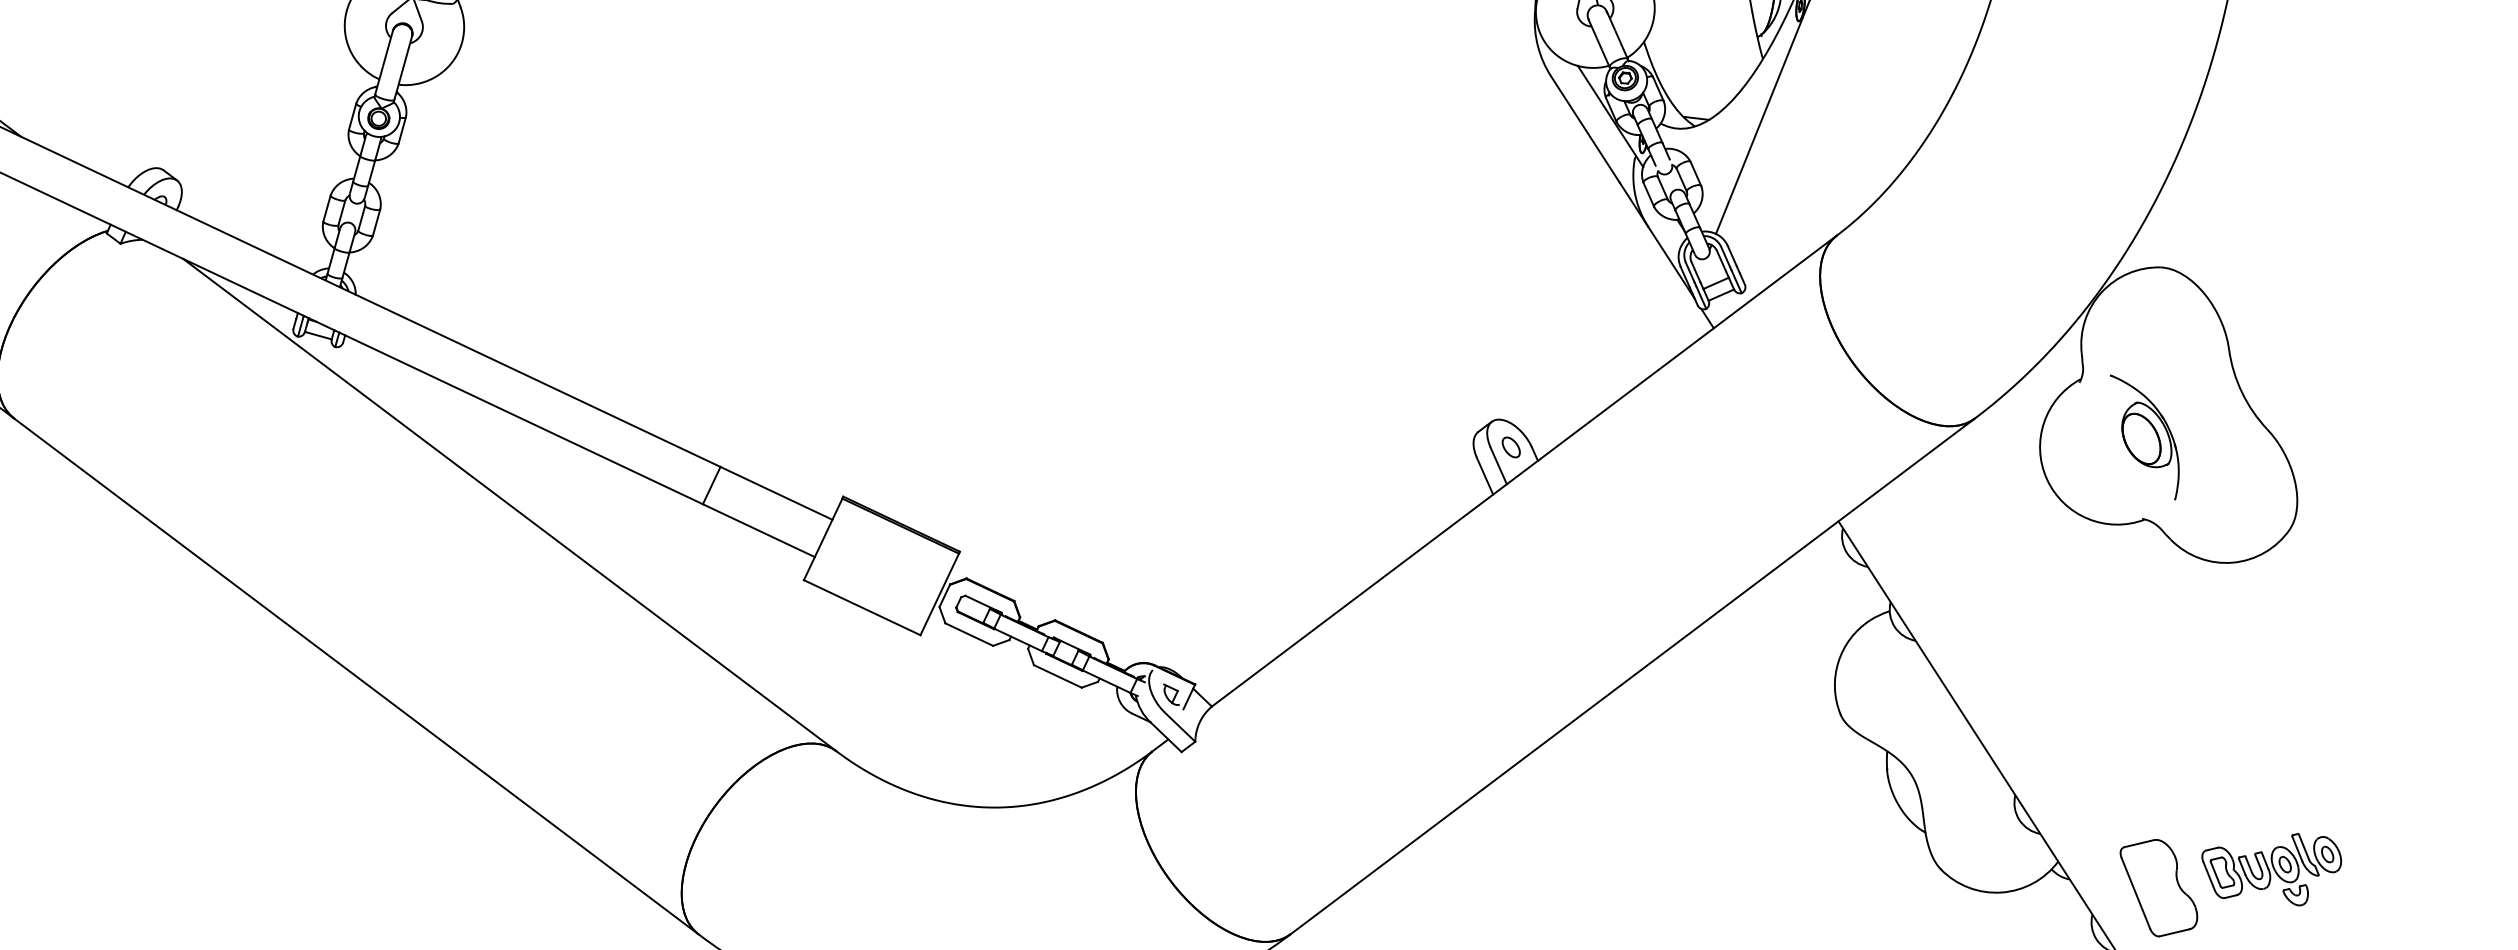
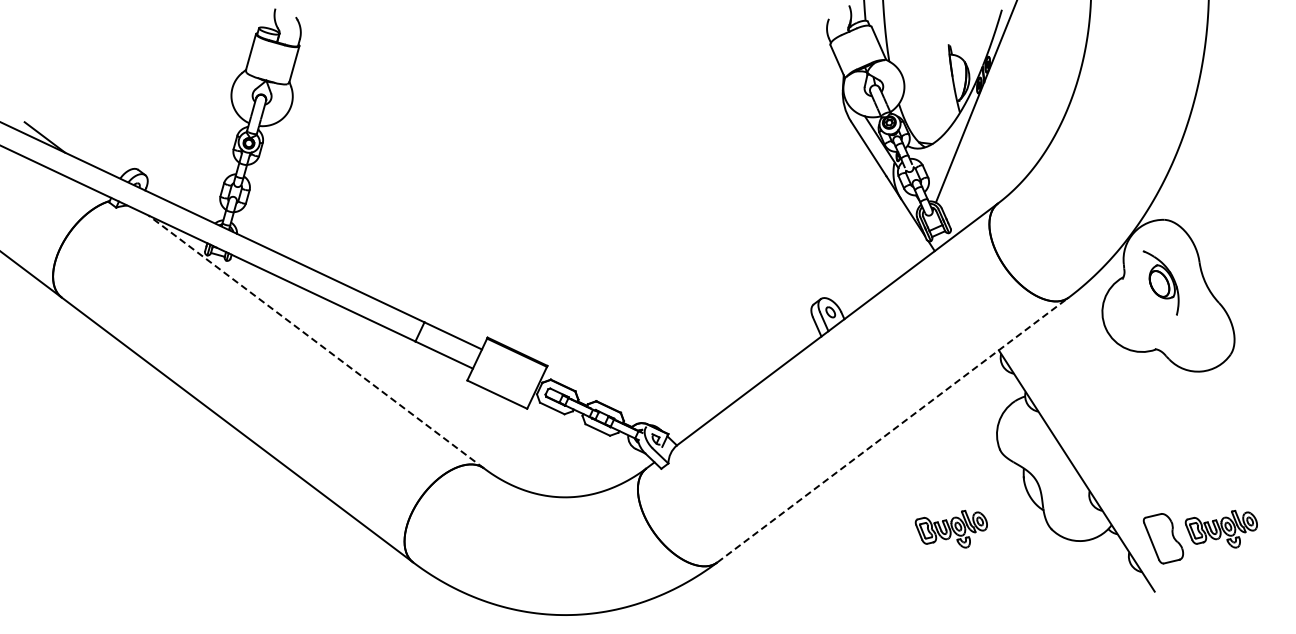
part: (2143, 436) -> (1160, 282), moved
line: (508, 504) -> (315, 341), solid -> dashed
line: (1633, 675) -> (893, 429), solid -> dashed
part: (1744, 868) -> (950, 528), added

